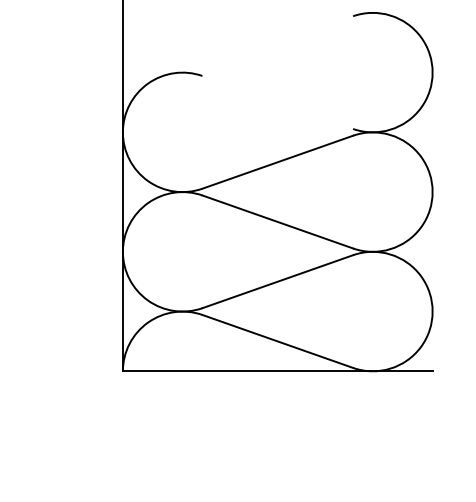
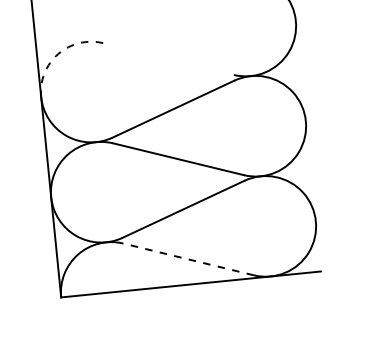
arc: (148, 83) -> (58, 53), solid -> dashed
line: (277, 341) -> (188, 259), solid -> dashed

